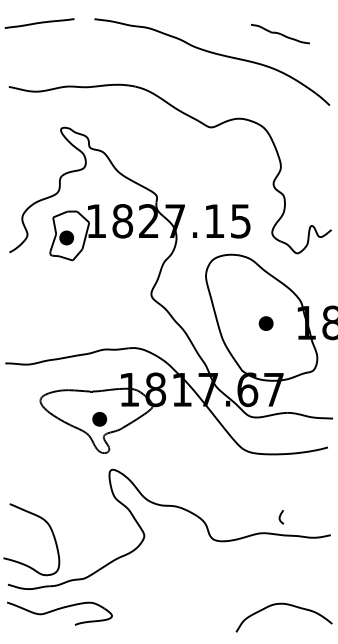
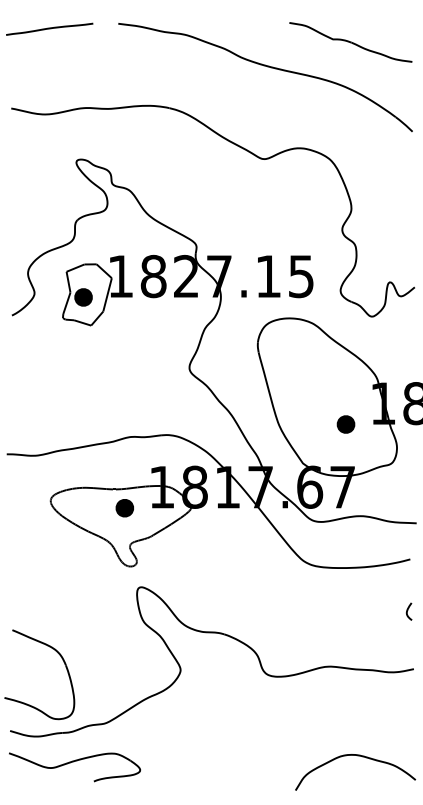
part: (280, 34) -> (350, 42), size x1.67
part: (265, 323) -> (345, 424), moved
part: (99, 419) -> (124, 508), moved
curve: (280, 516) -> (408, 610), moved

